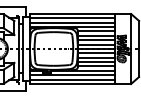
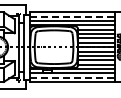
line: (72, 18) -> (72, 16), solid -> dashed
line: (72, 79) -> (72, 77), solid -> dashed

